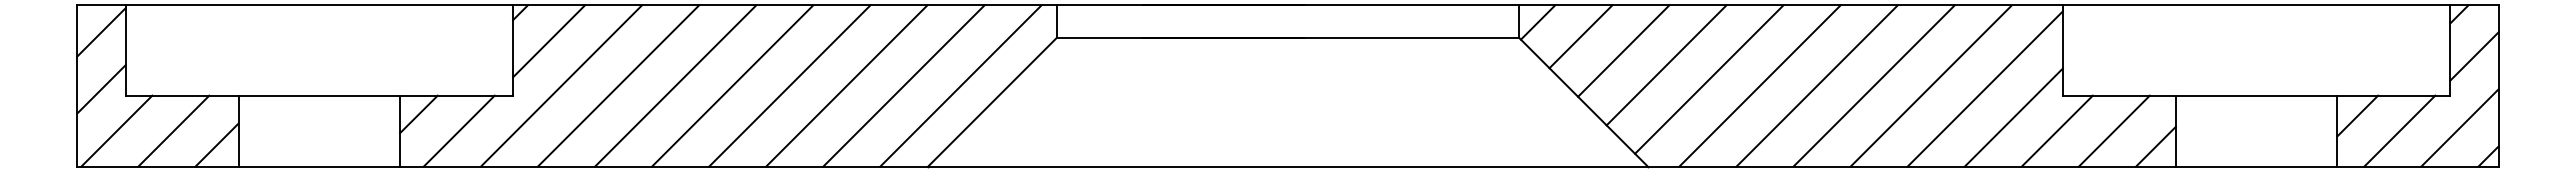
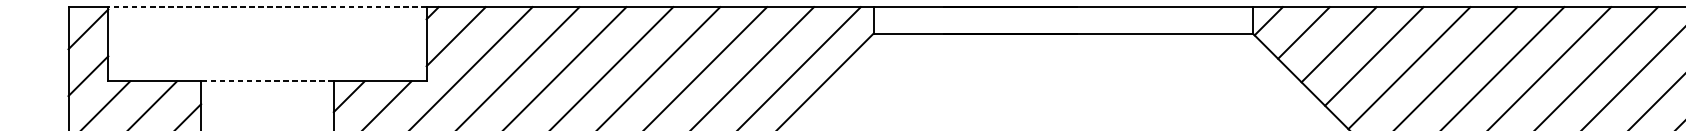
line: (319, 5) -> (267, 7), solid -> dashed
line: (319, 95) -> (267, 81), solid -> dashed

